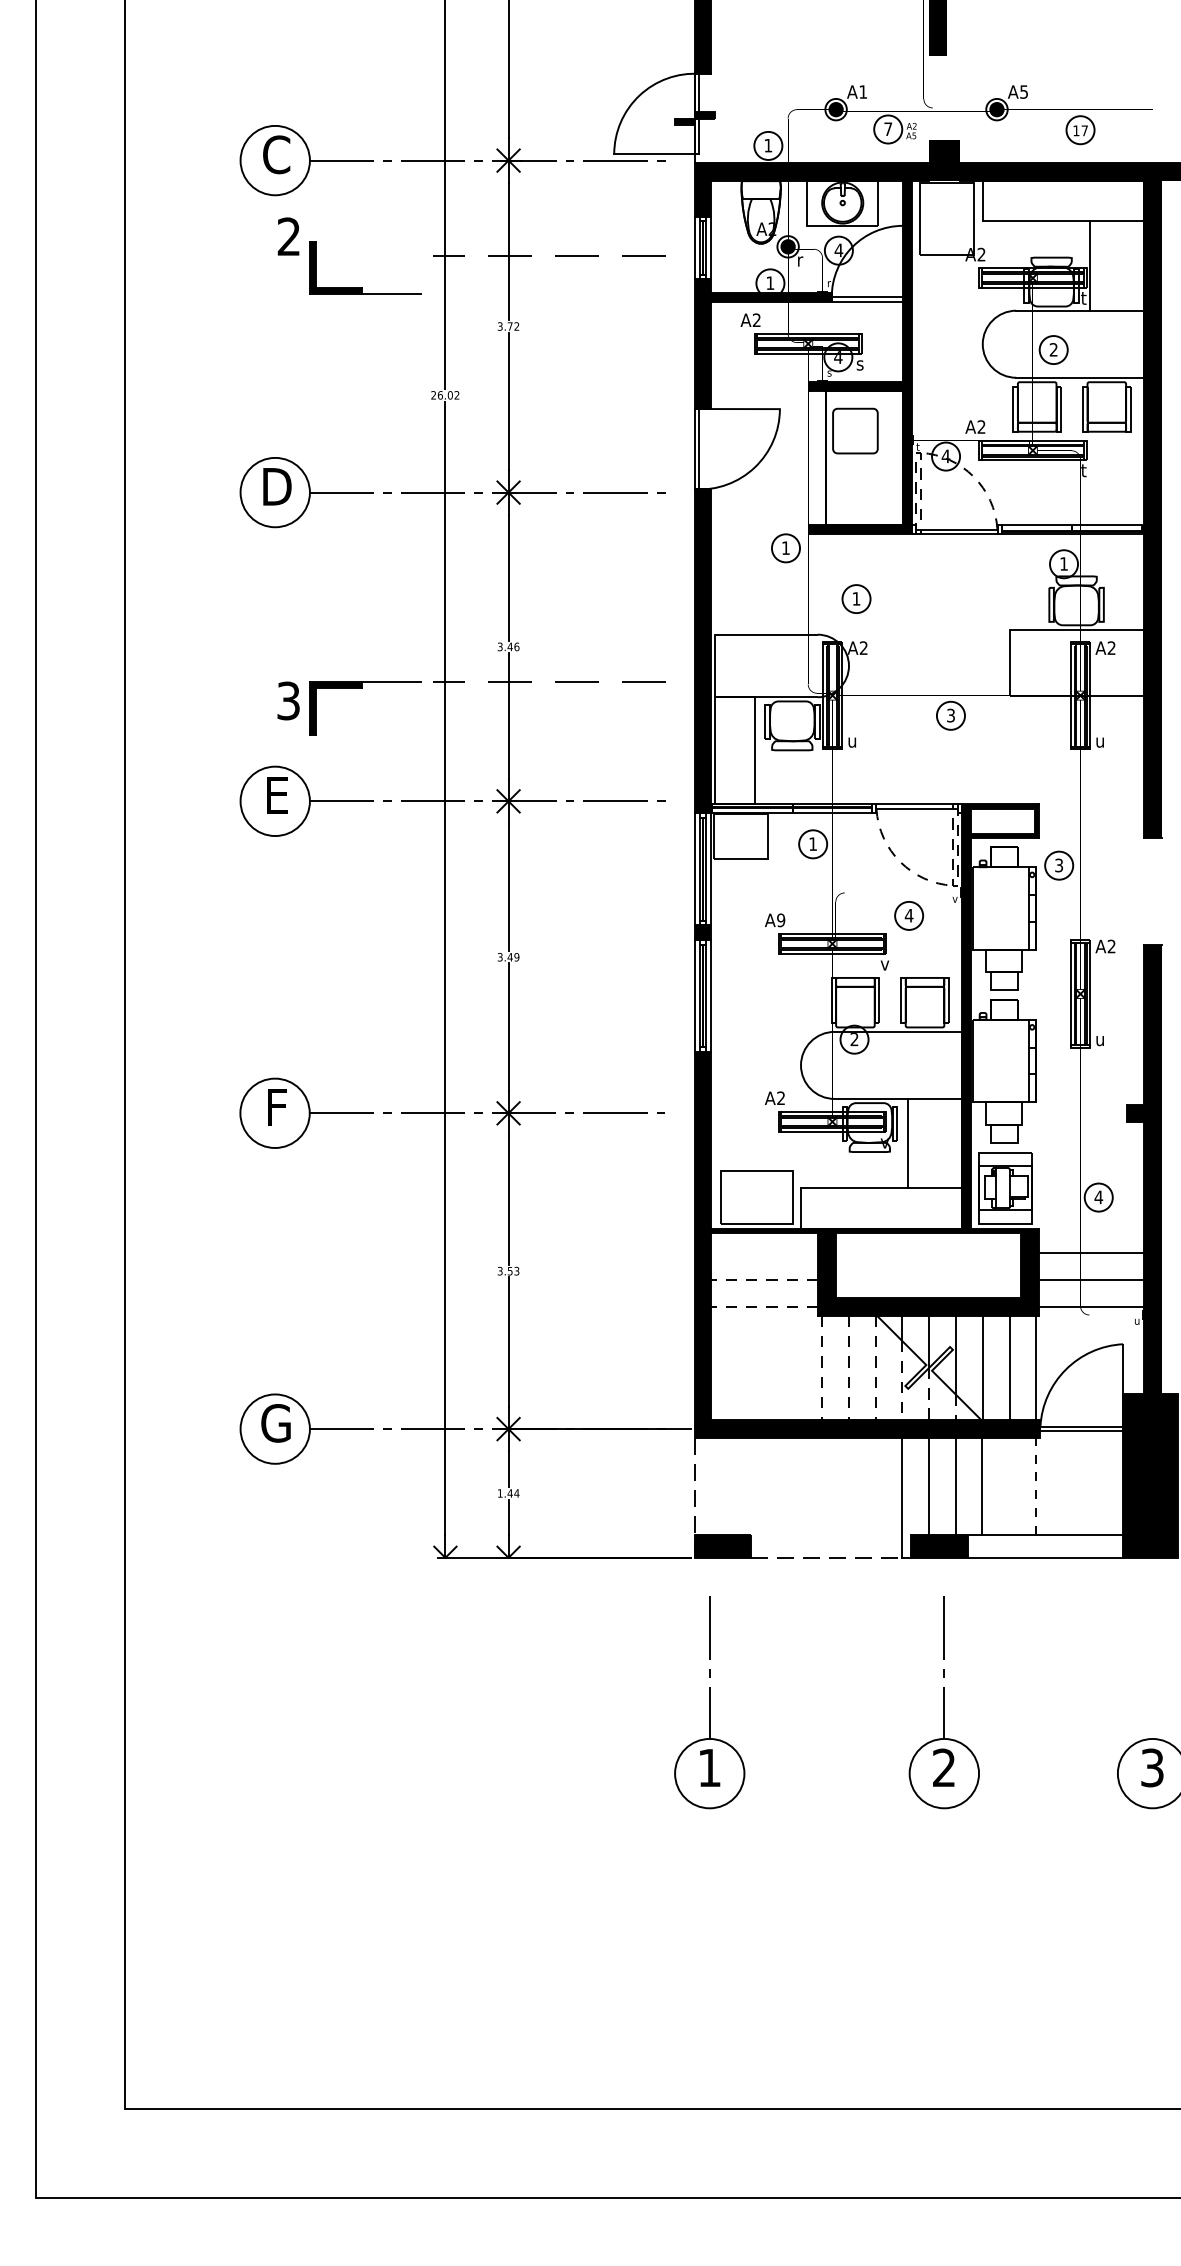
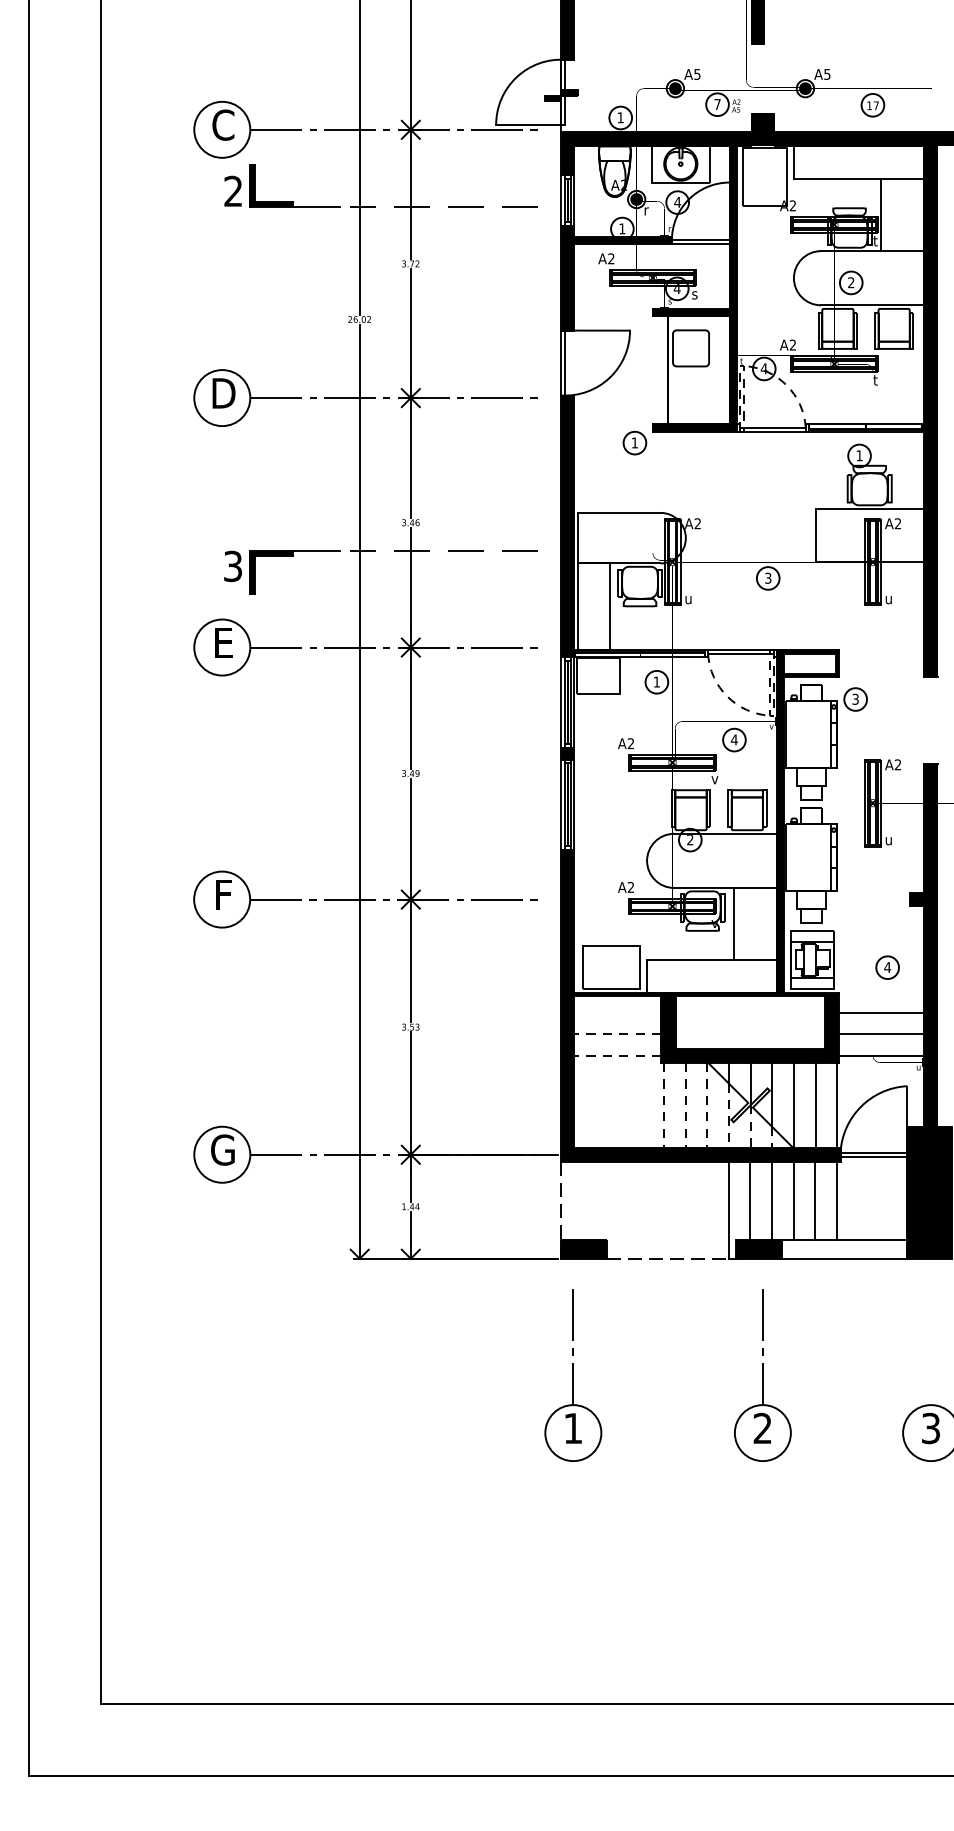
text: (863, 92) -> (697, 74), A1 -> A5
part: (363, 287) -> (293, 201), moved
part: (855, 598) -> (691, 483), removed
text: (780, 920) -> (630, 743), A9 -> A2
line: (1009, 1485) -> (815, 1200), added
line: (1035, 1485) -> (836, 1200), dashed -> solid

